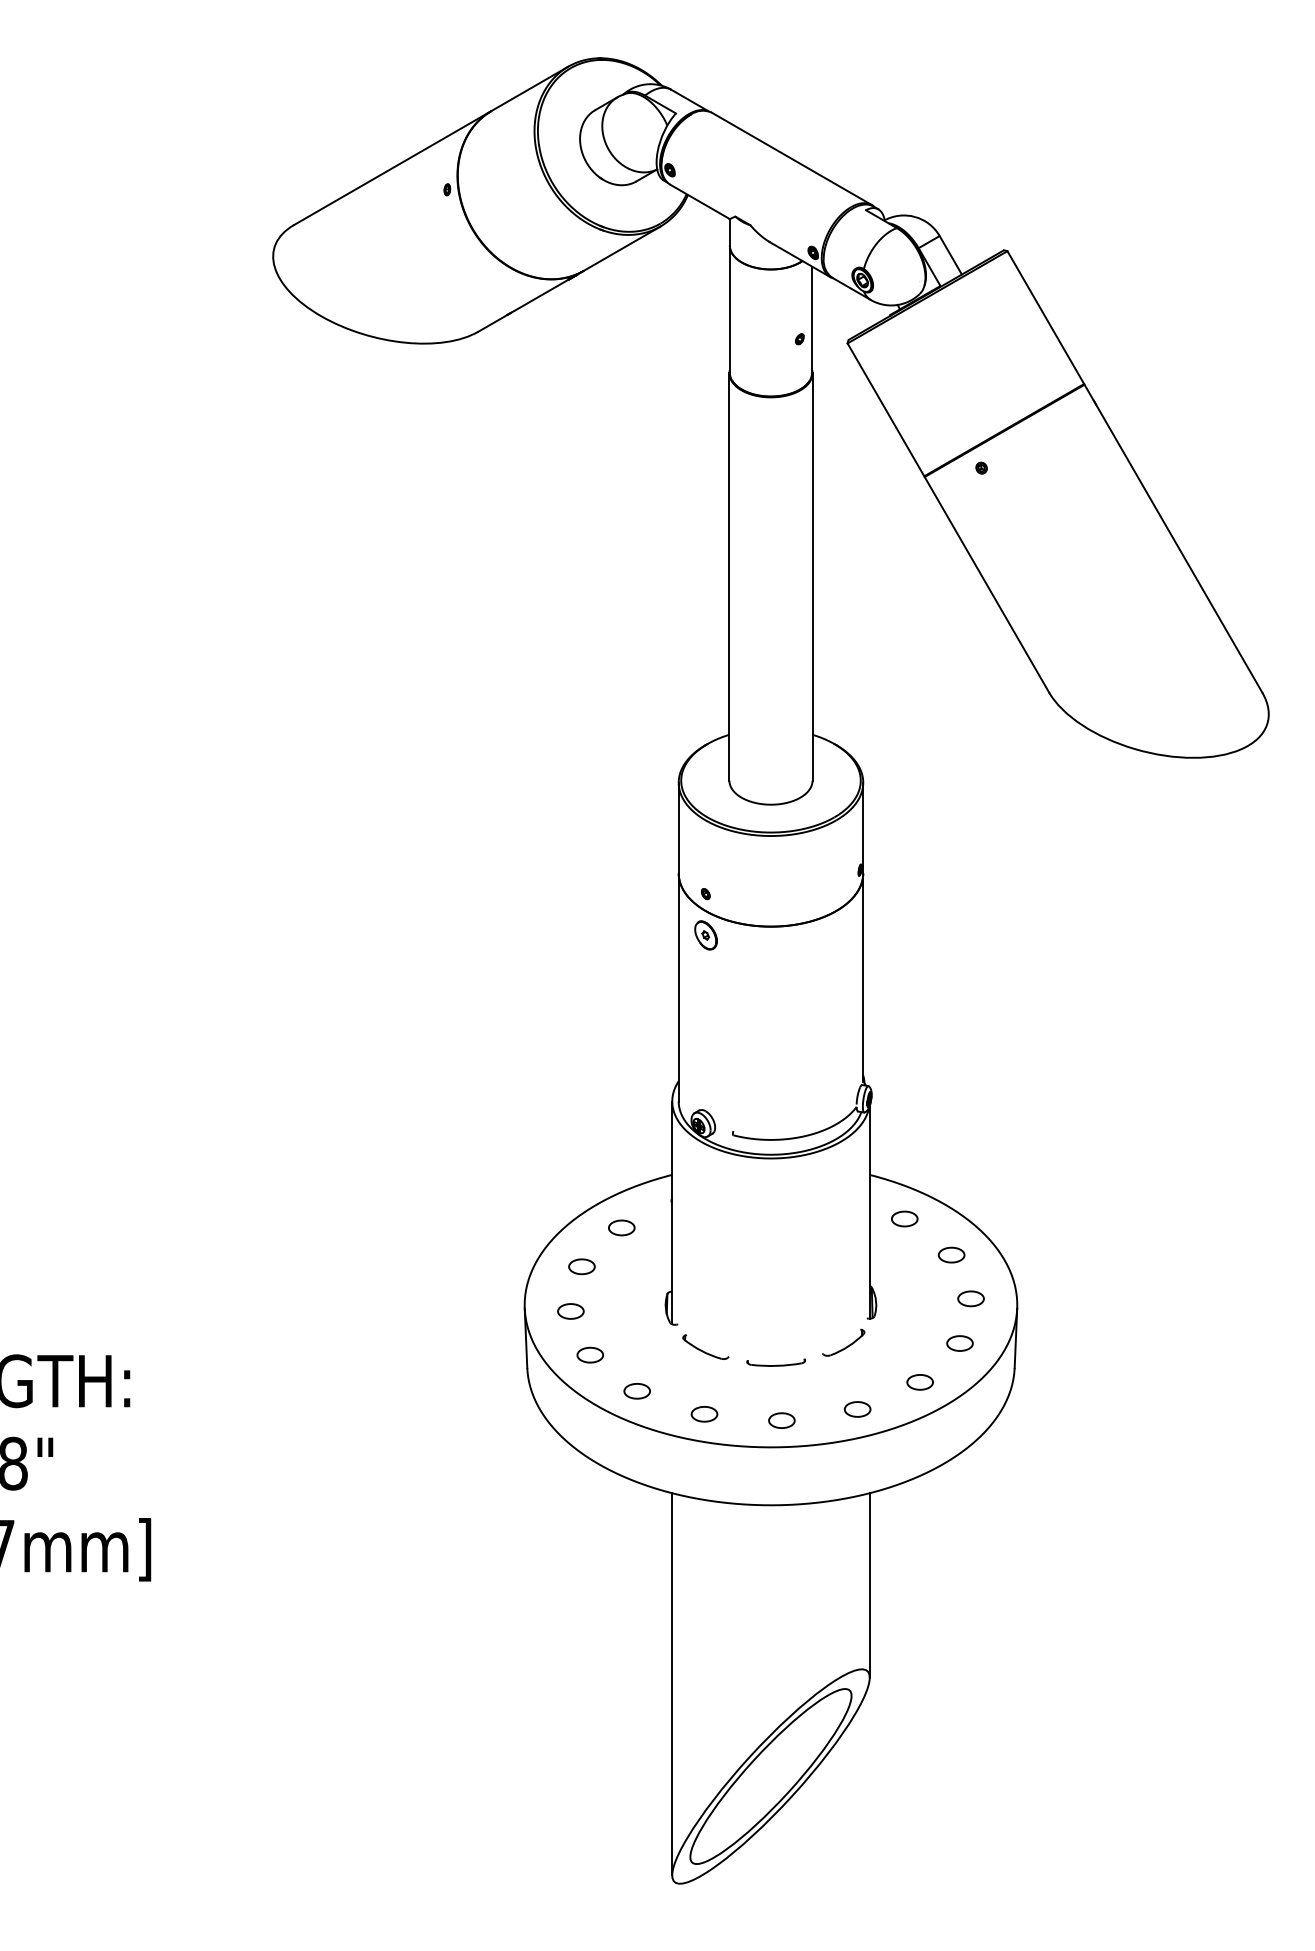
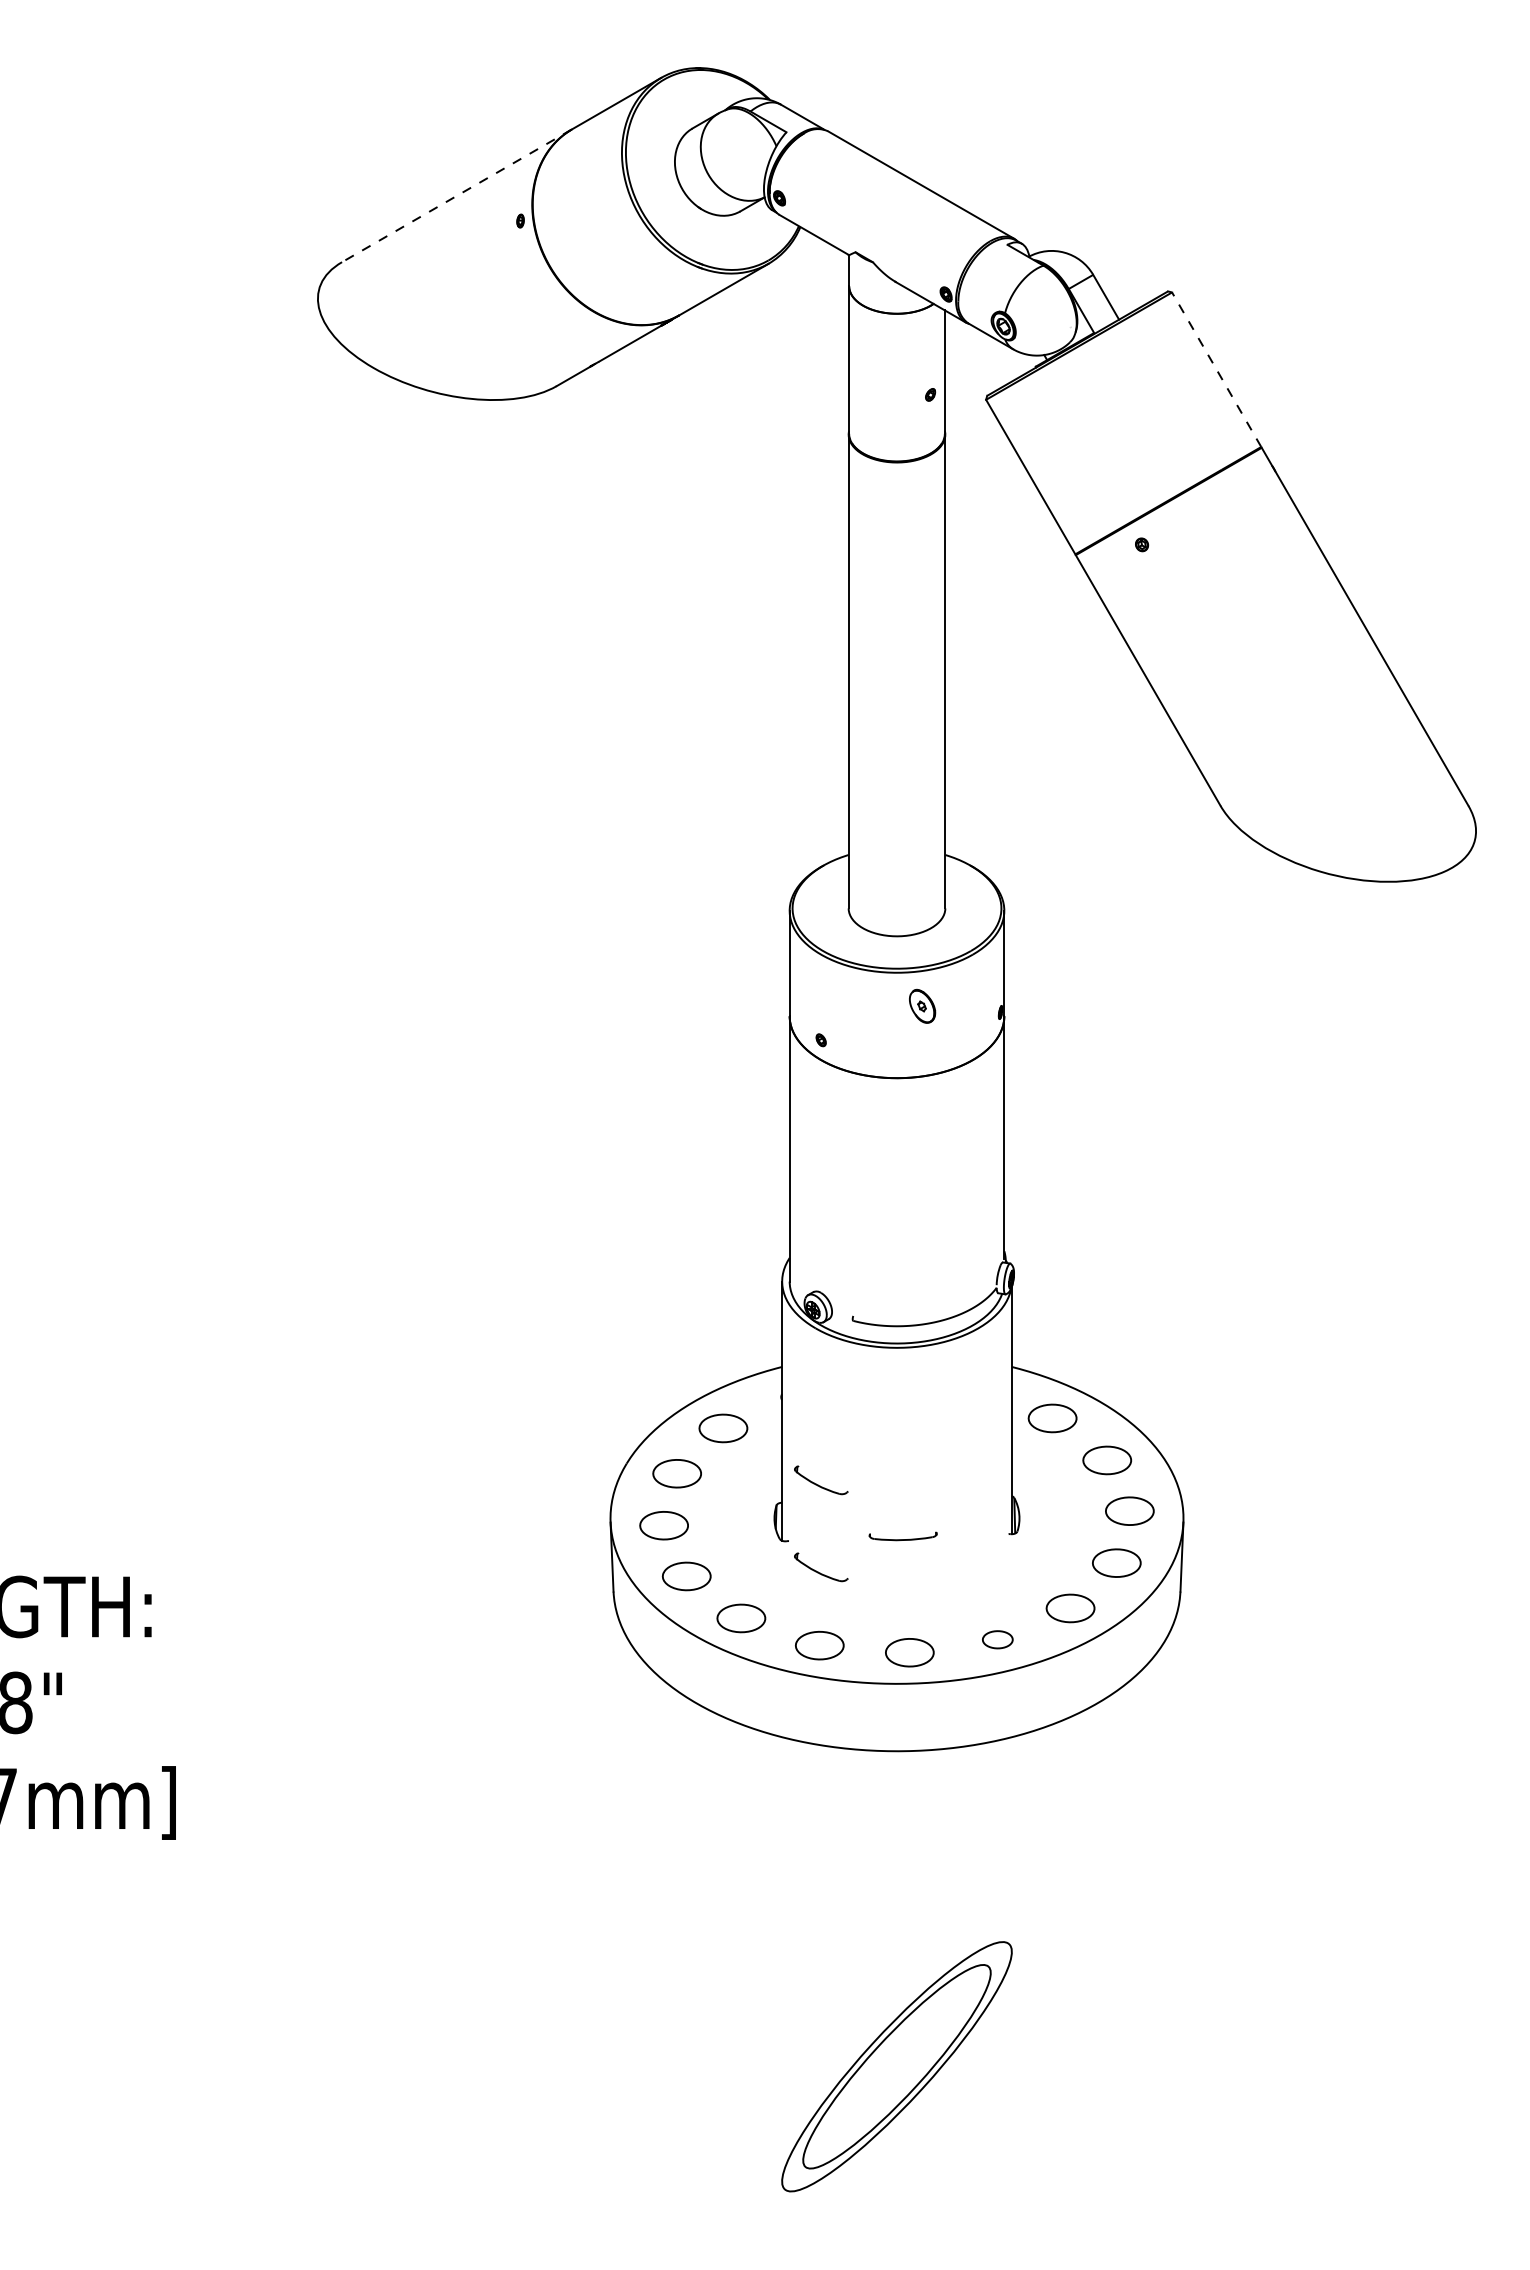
line: (392, 168) -> (456, 196), solid -> dashed
line: (1045, 317) -> (1216, 369), solid -> dashed
part: (706, 934) -> (922, 1005), moved
part: (904, 1218) -> (1052, 1417), size x1.6
part: (621, 1227) -> (723, 1428), size x1.6
part: (951, 1254) -> (1106, 1459), size x1.6
part: (581, 1266) -> (676, 1473), size x1.6
part: (706, 1272) -> (821, 1480), added
part: (970, 1298) -> (1129, 1510), size x1.6
part: (571, 1311) -> (664, 1525), size x1.6
part: (843, 1343) -> (981, 1562), removed
part: (959, 1343) -> (1116, 1562), size x1.6
part: (590, 1355) -> (686, 1576), size x1.6
part: (775, 1362) -> (902, 1536), moved
part: (920, 1381) -> (1070, 1607), size x1.6
part: (637, 1391) -> (741, 1618), size x1.6
part: (704, 1413) -> (819, 1644), size x1.6
part: (781, 1420) -> (909, 1652), size x1.6
line: (869, 1585) -> (1011, 1844), removed
line: (672, 1684) -> (782, 1959), removed

